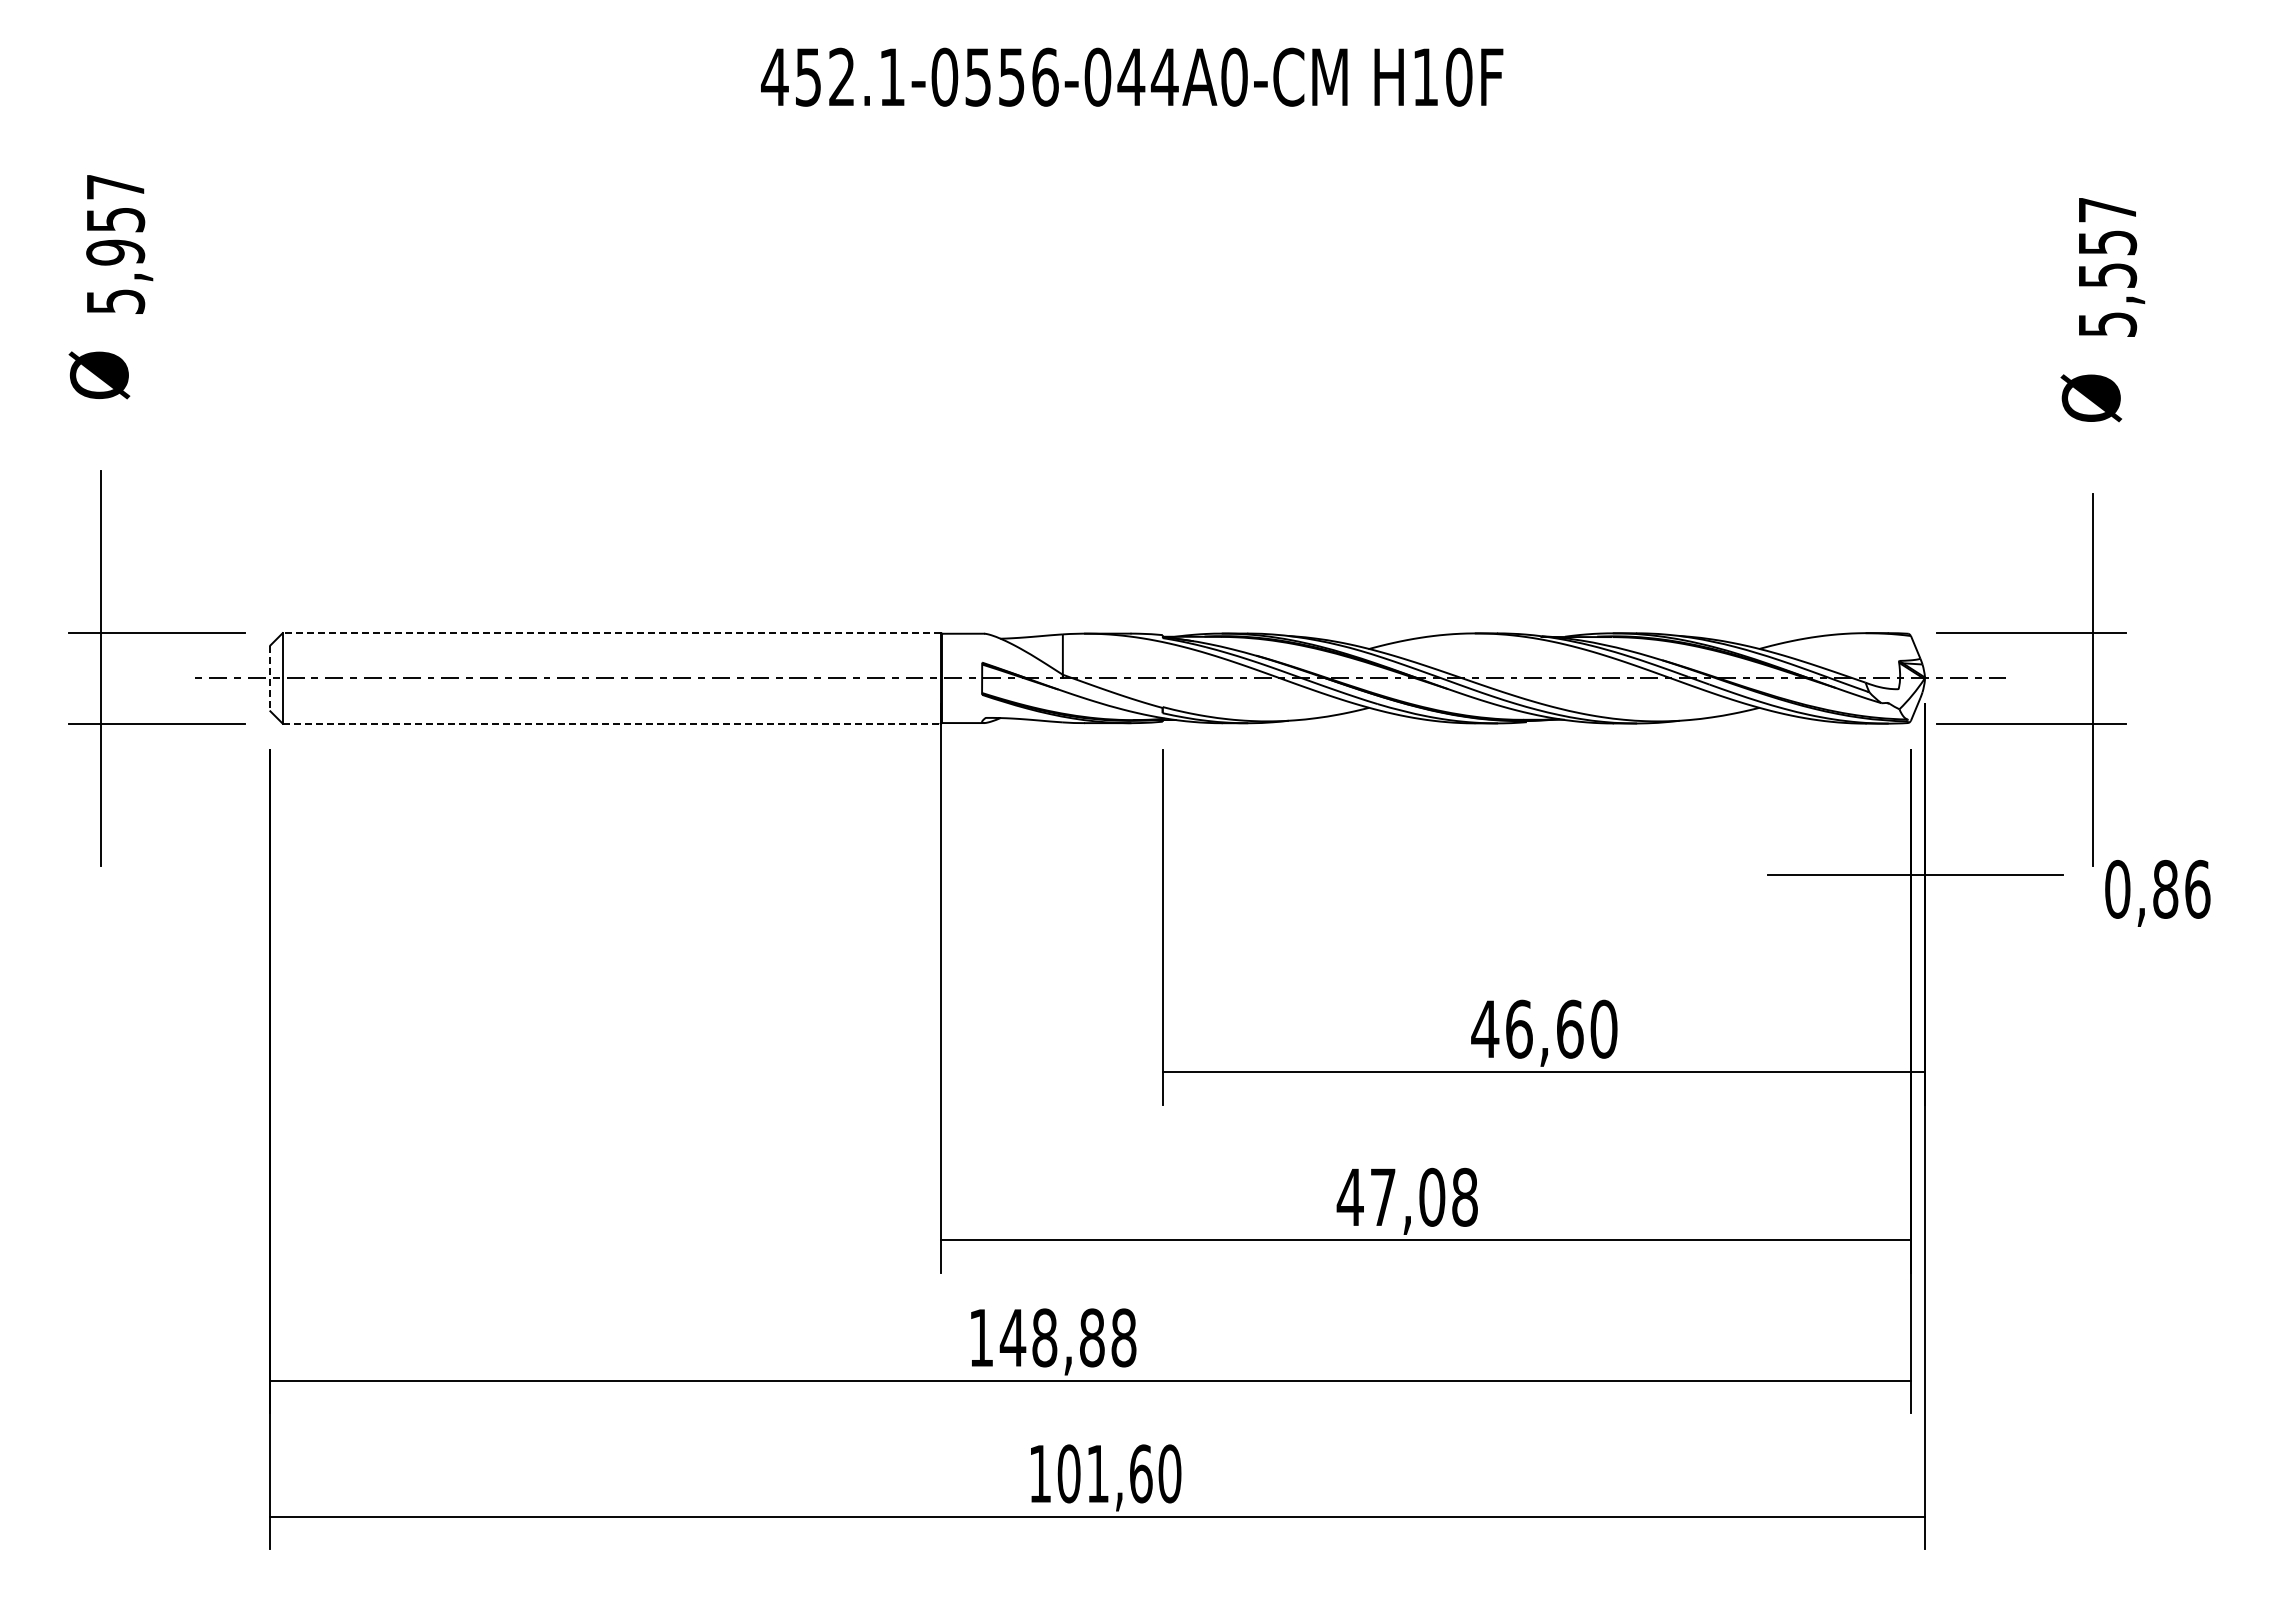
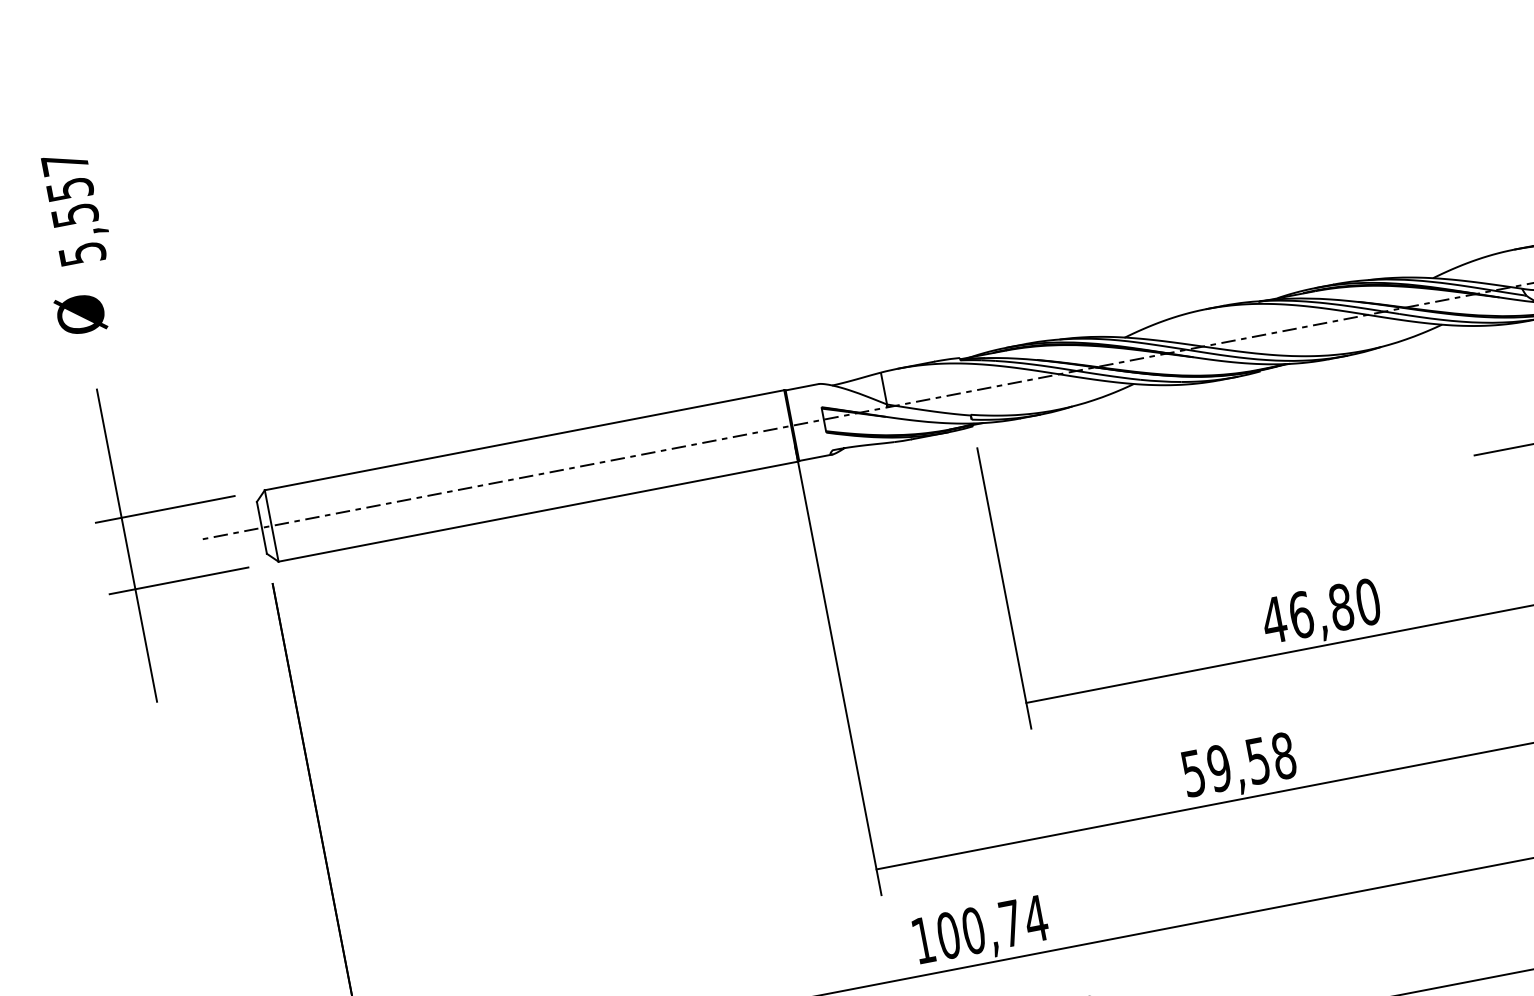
text: (115, 252) -> (74, 215), 5,957 -> 5,557
line: (611, 633) -> (524, 440), dashed -> solid
line: (270, 678) -> (262, 527), dashed -> solid
line: (611, 723) -> (538, 511), dashed -> solid
text: (1569, 1028) -> (1340, 606), 46,60 -> 46,80
text: (1390, 1196) -> (1225, 766), 47,08 -> 59,58
text: (1068, 1337) -> (992, 926), 148,88 -> 100,74

